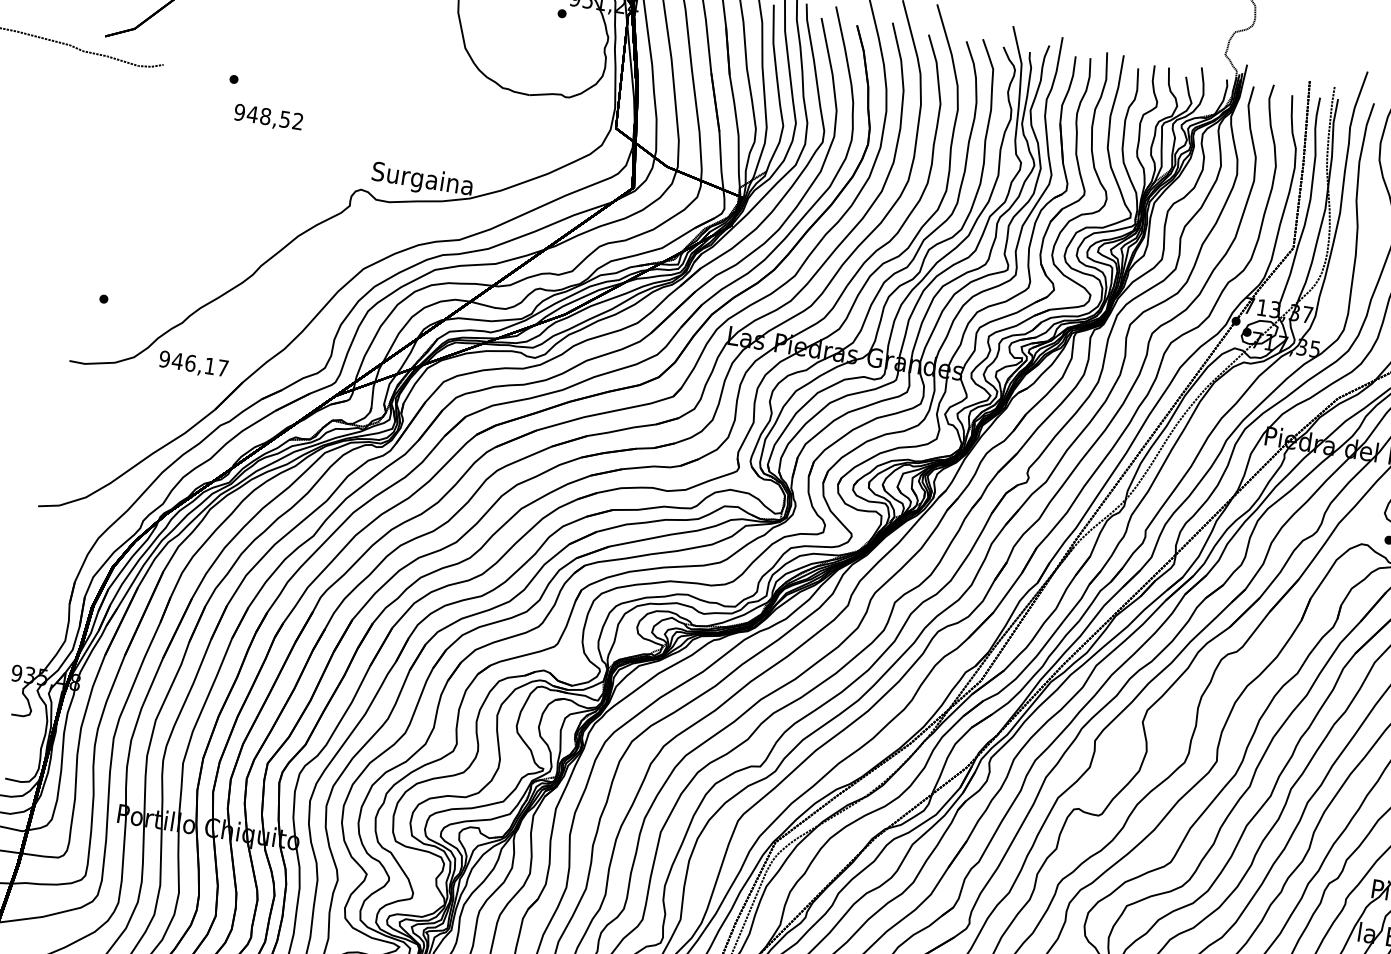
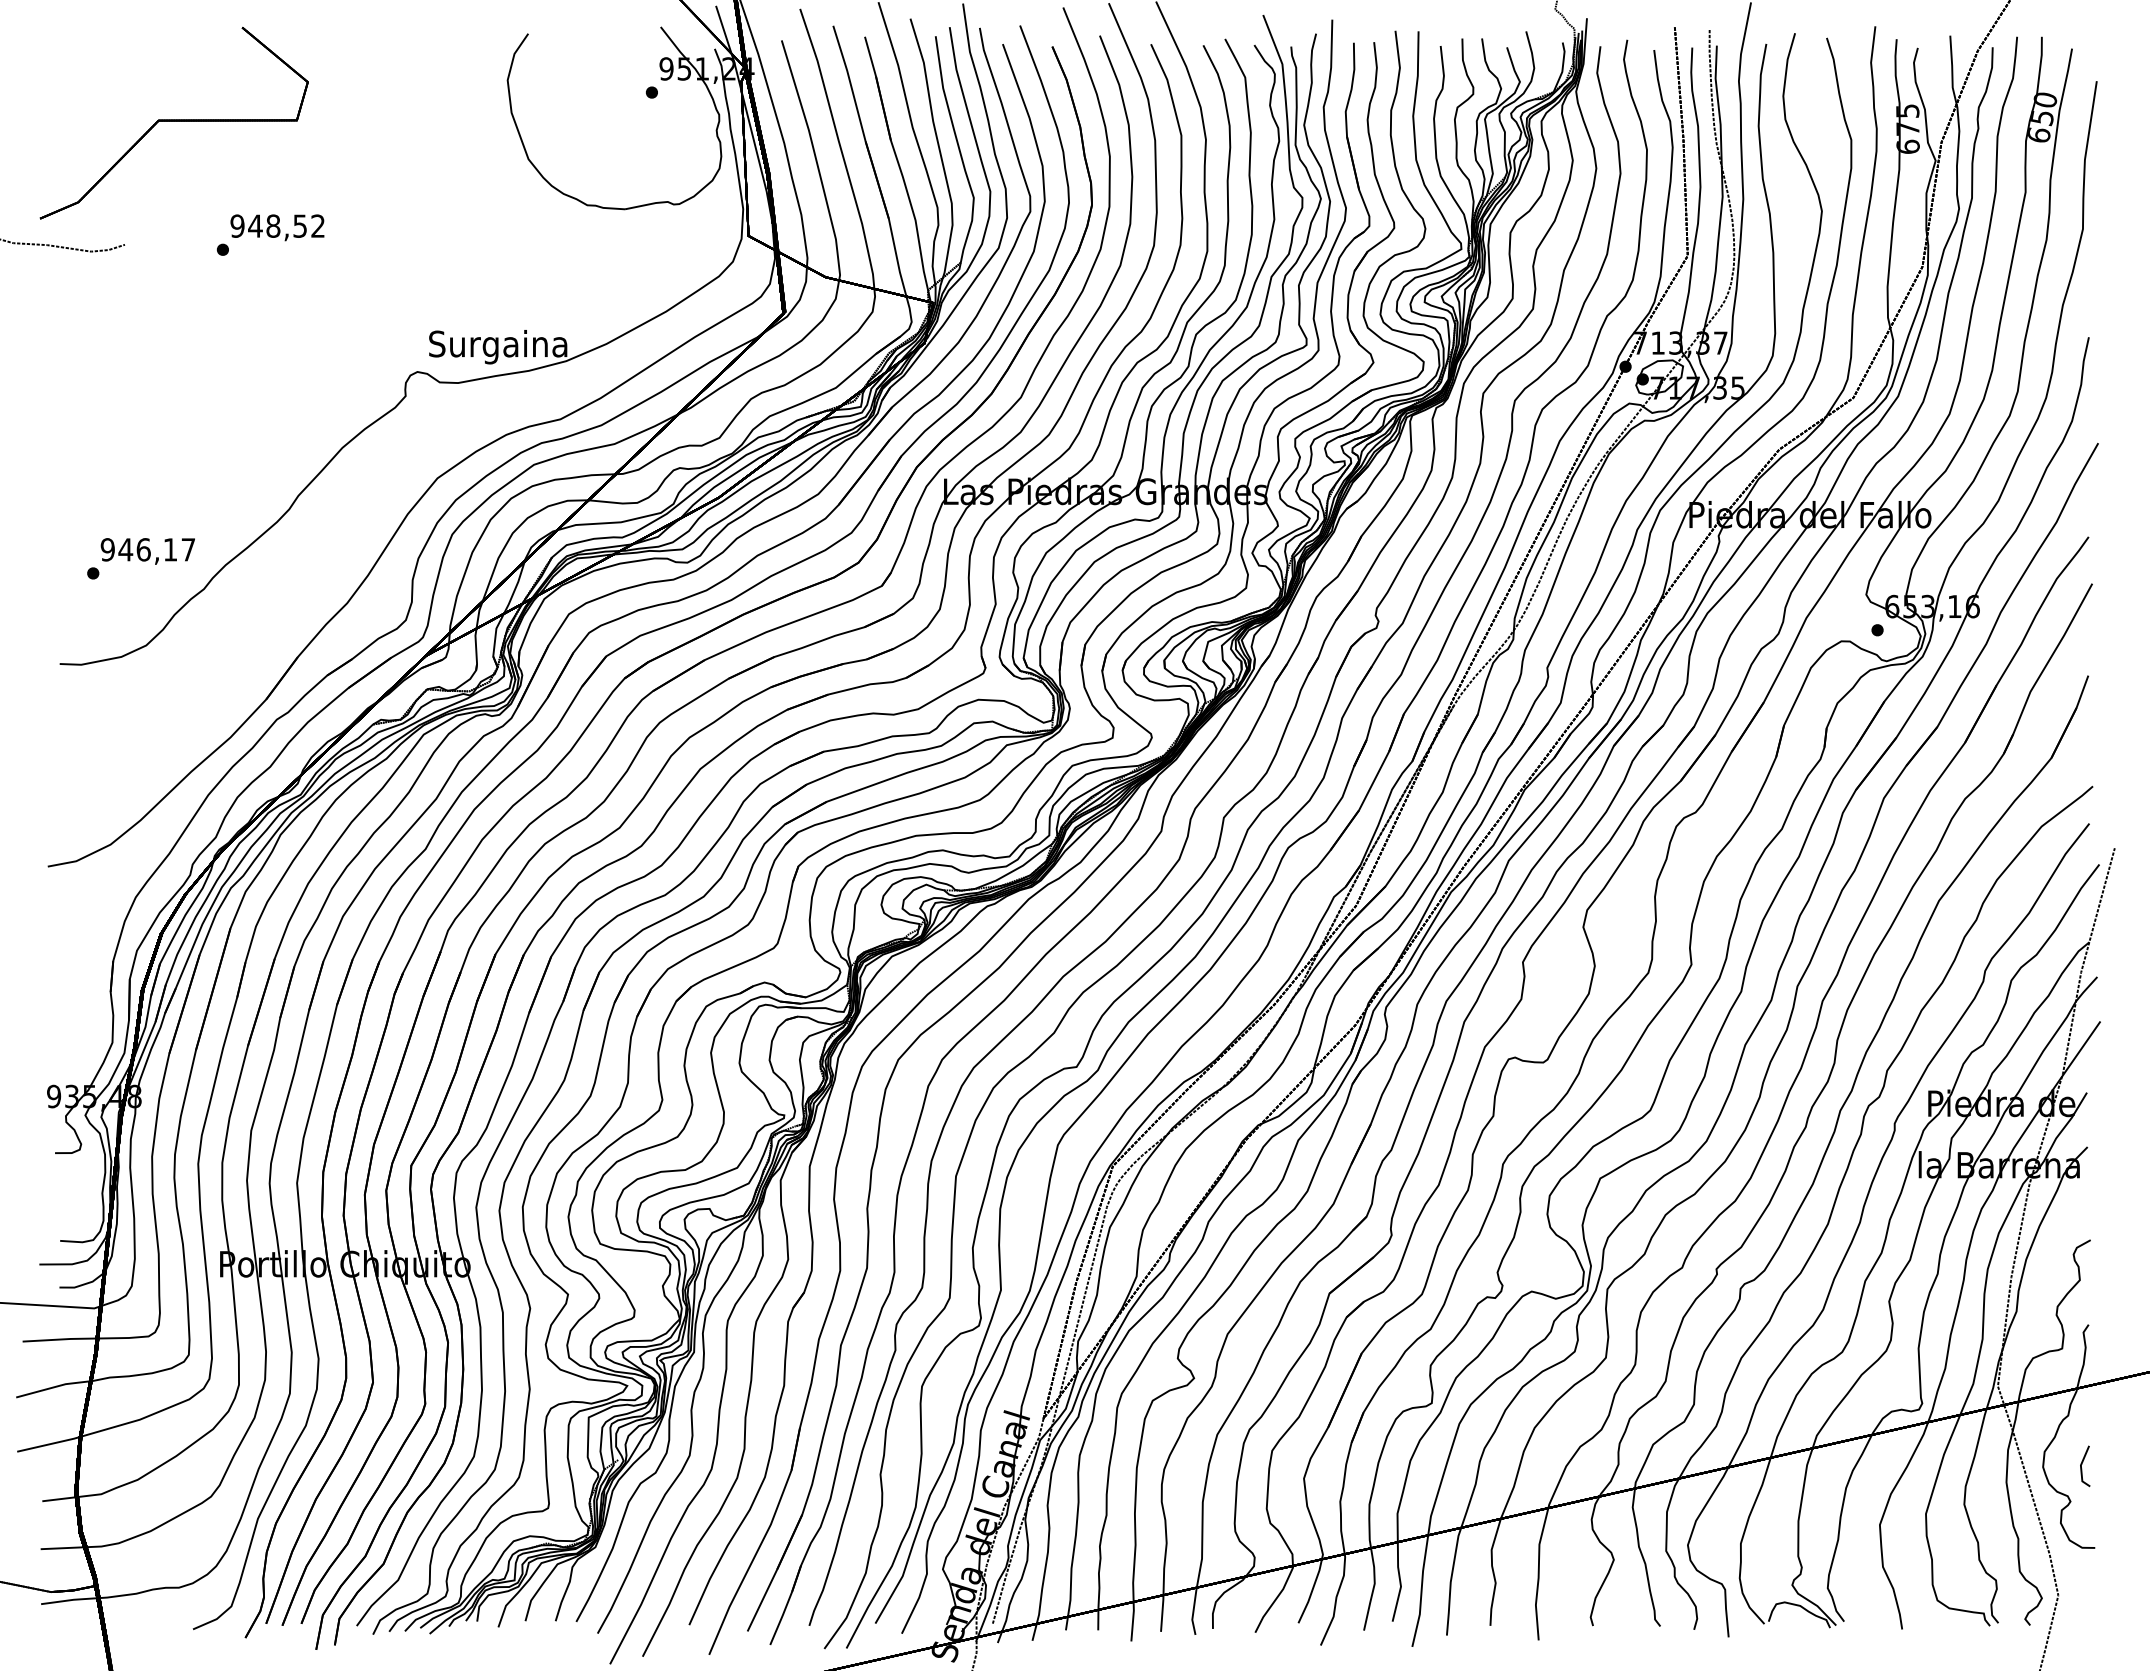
text: (268, 117) -> (277, 227), moved
text: (193, 364) -> (147, 551), moved

